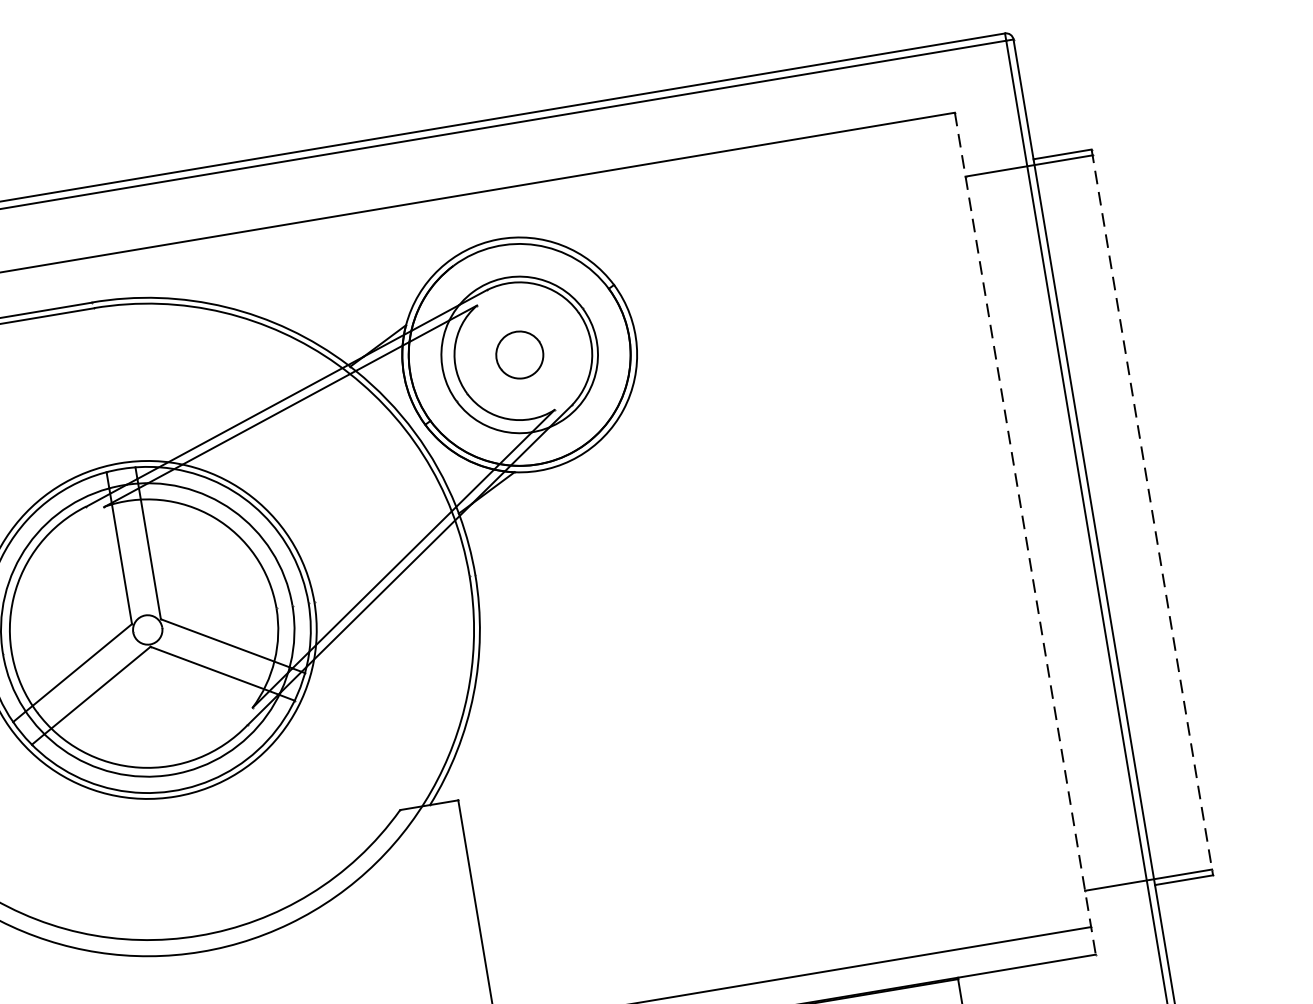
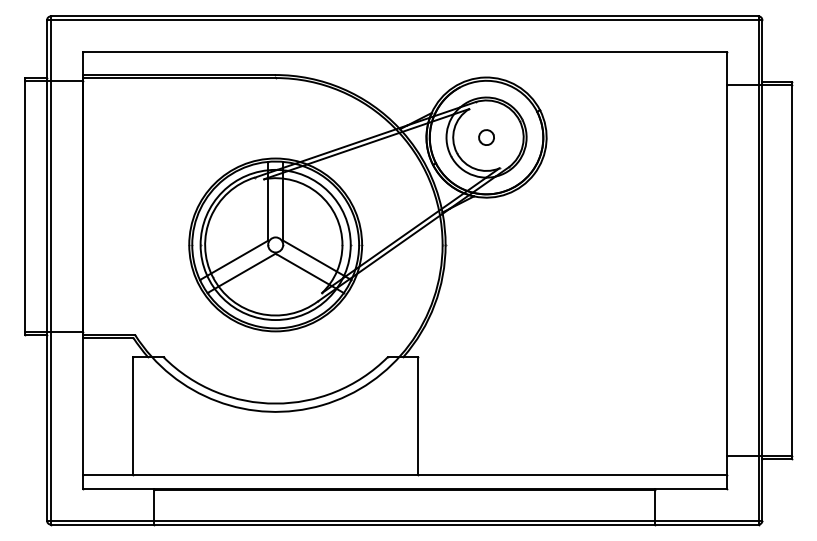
part: (519, 354) -> (486, 137), size x0.62
line: (1152, 512) -> (792, 270), dashed -> solid
line: (1025, 533) -> (726, 270), dashed -> solid

